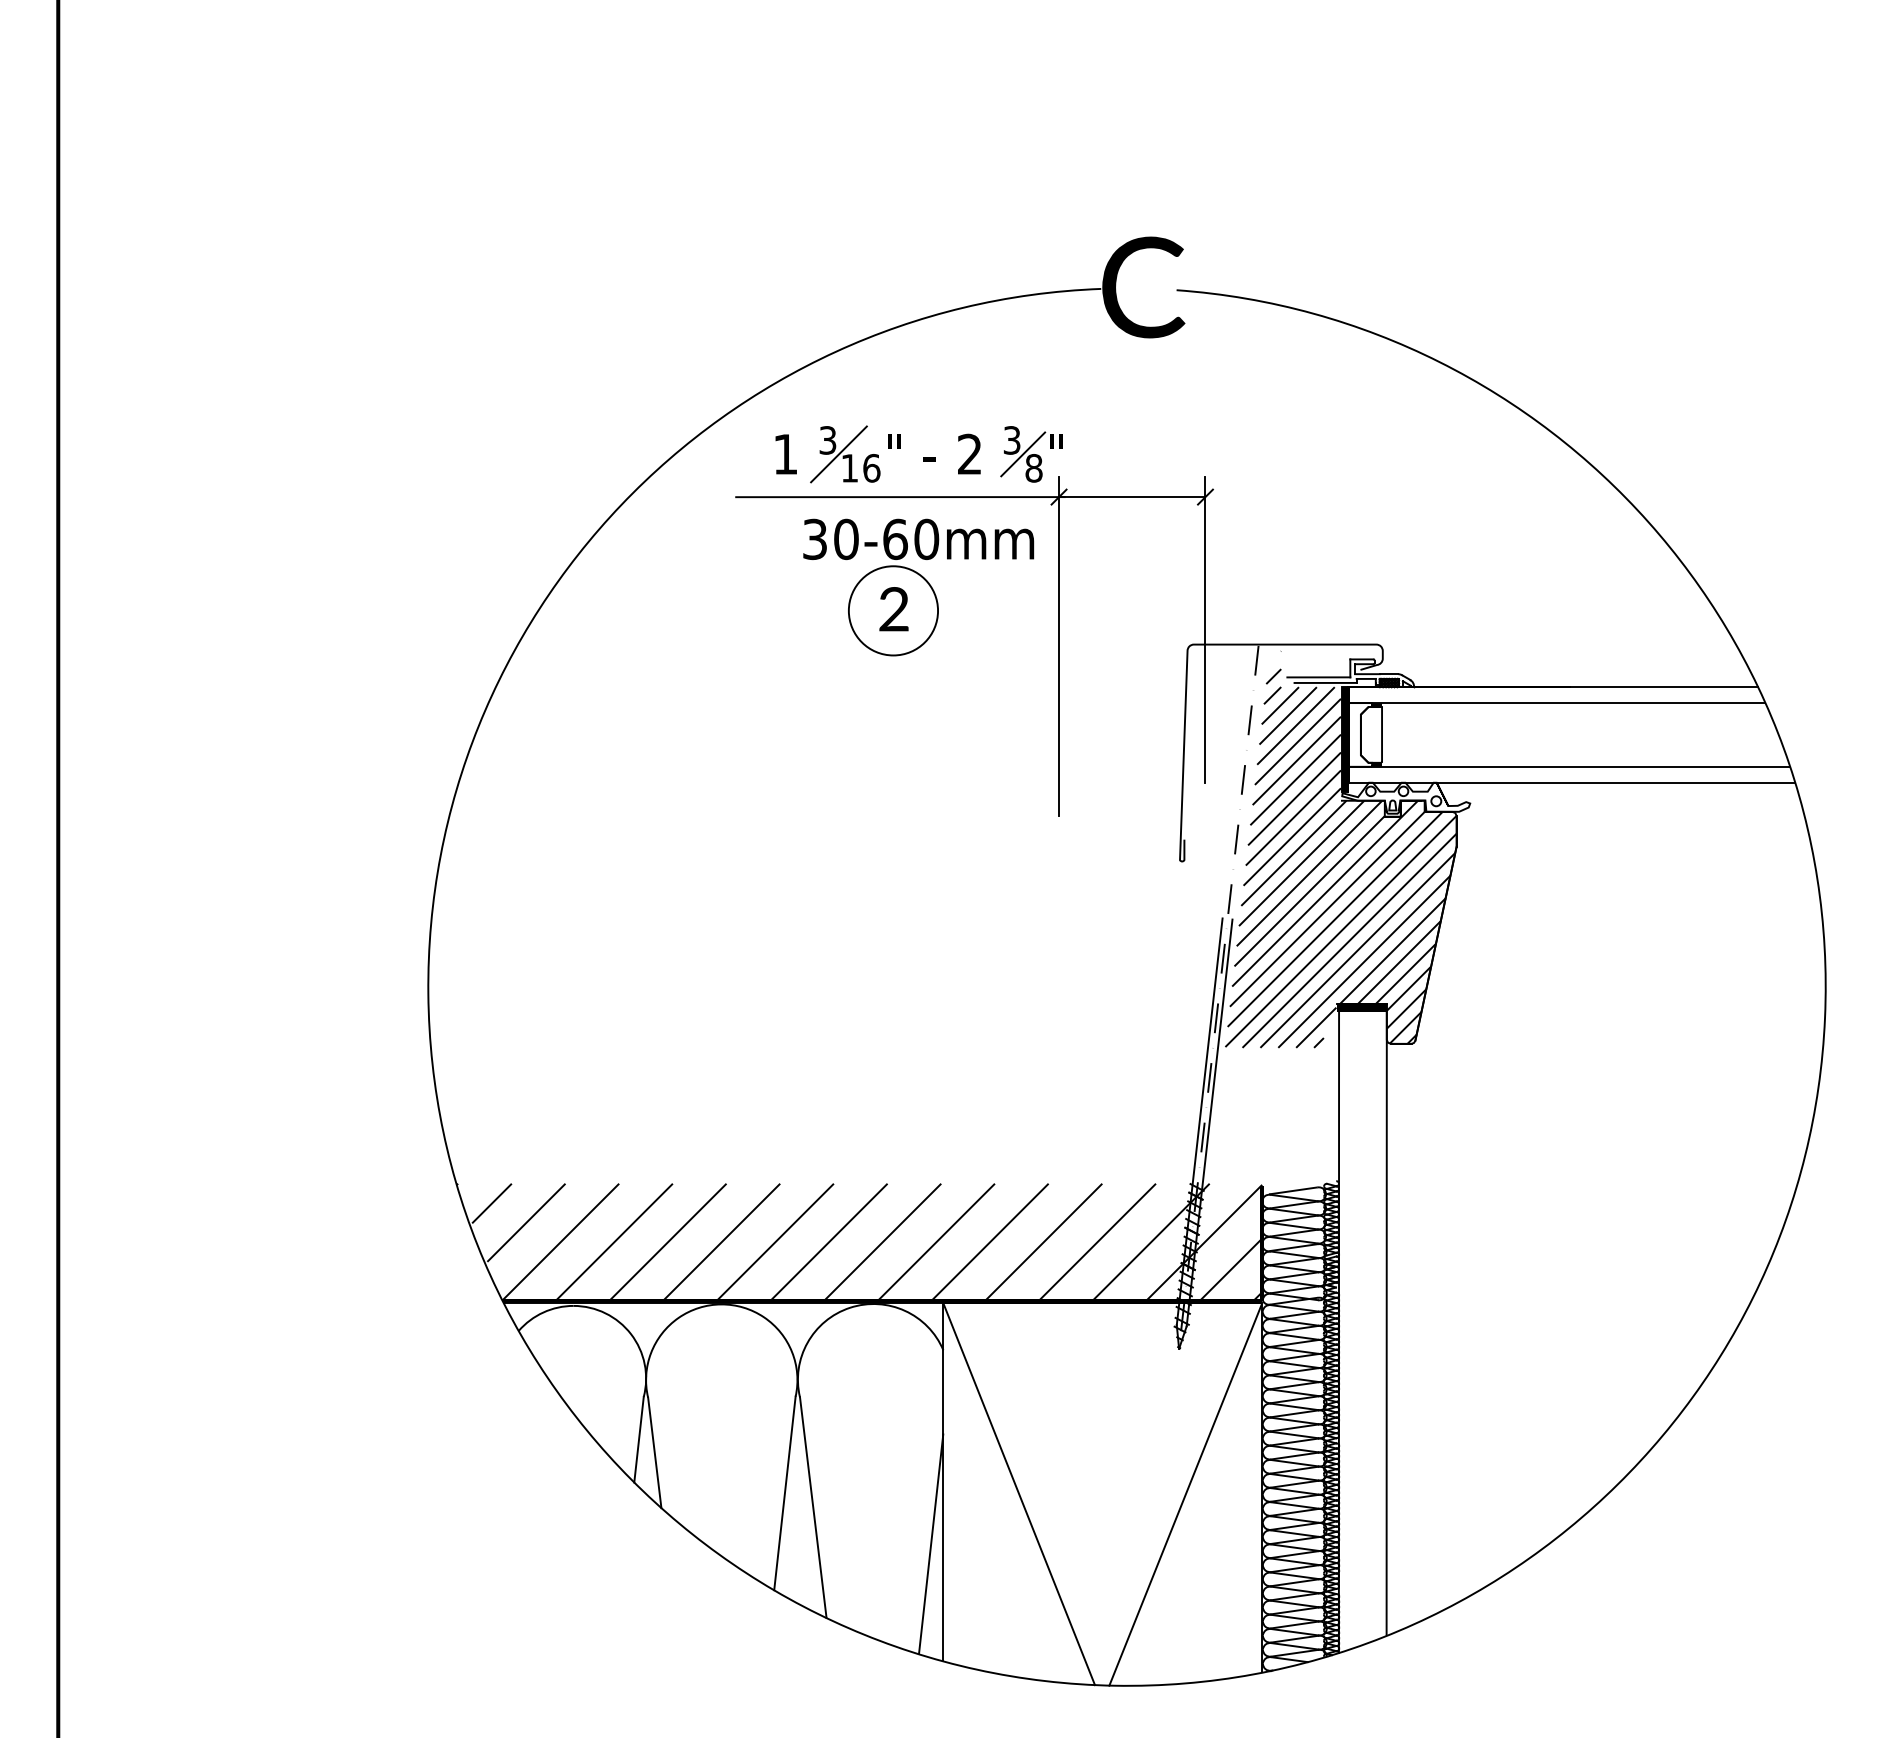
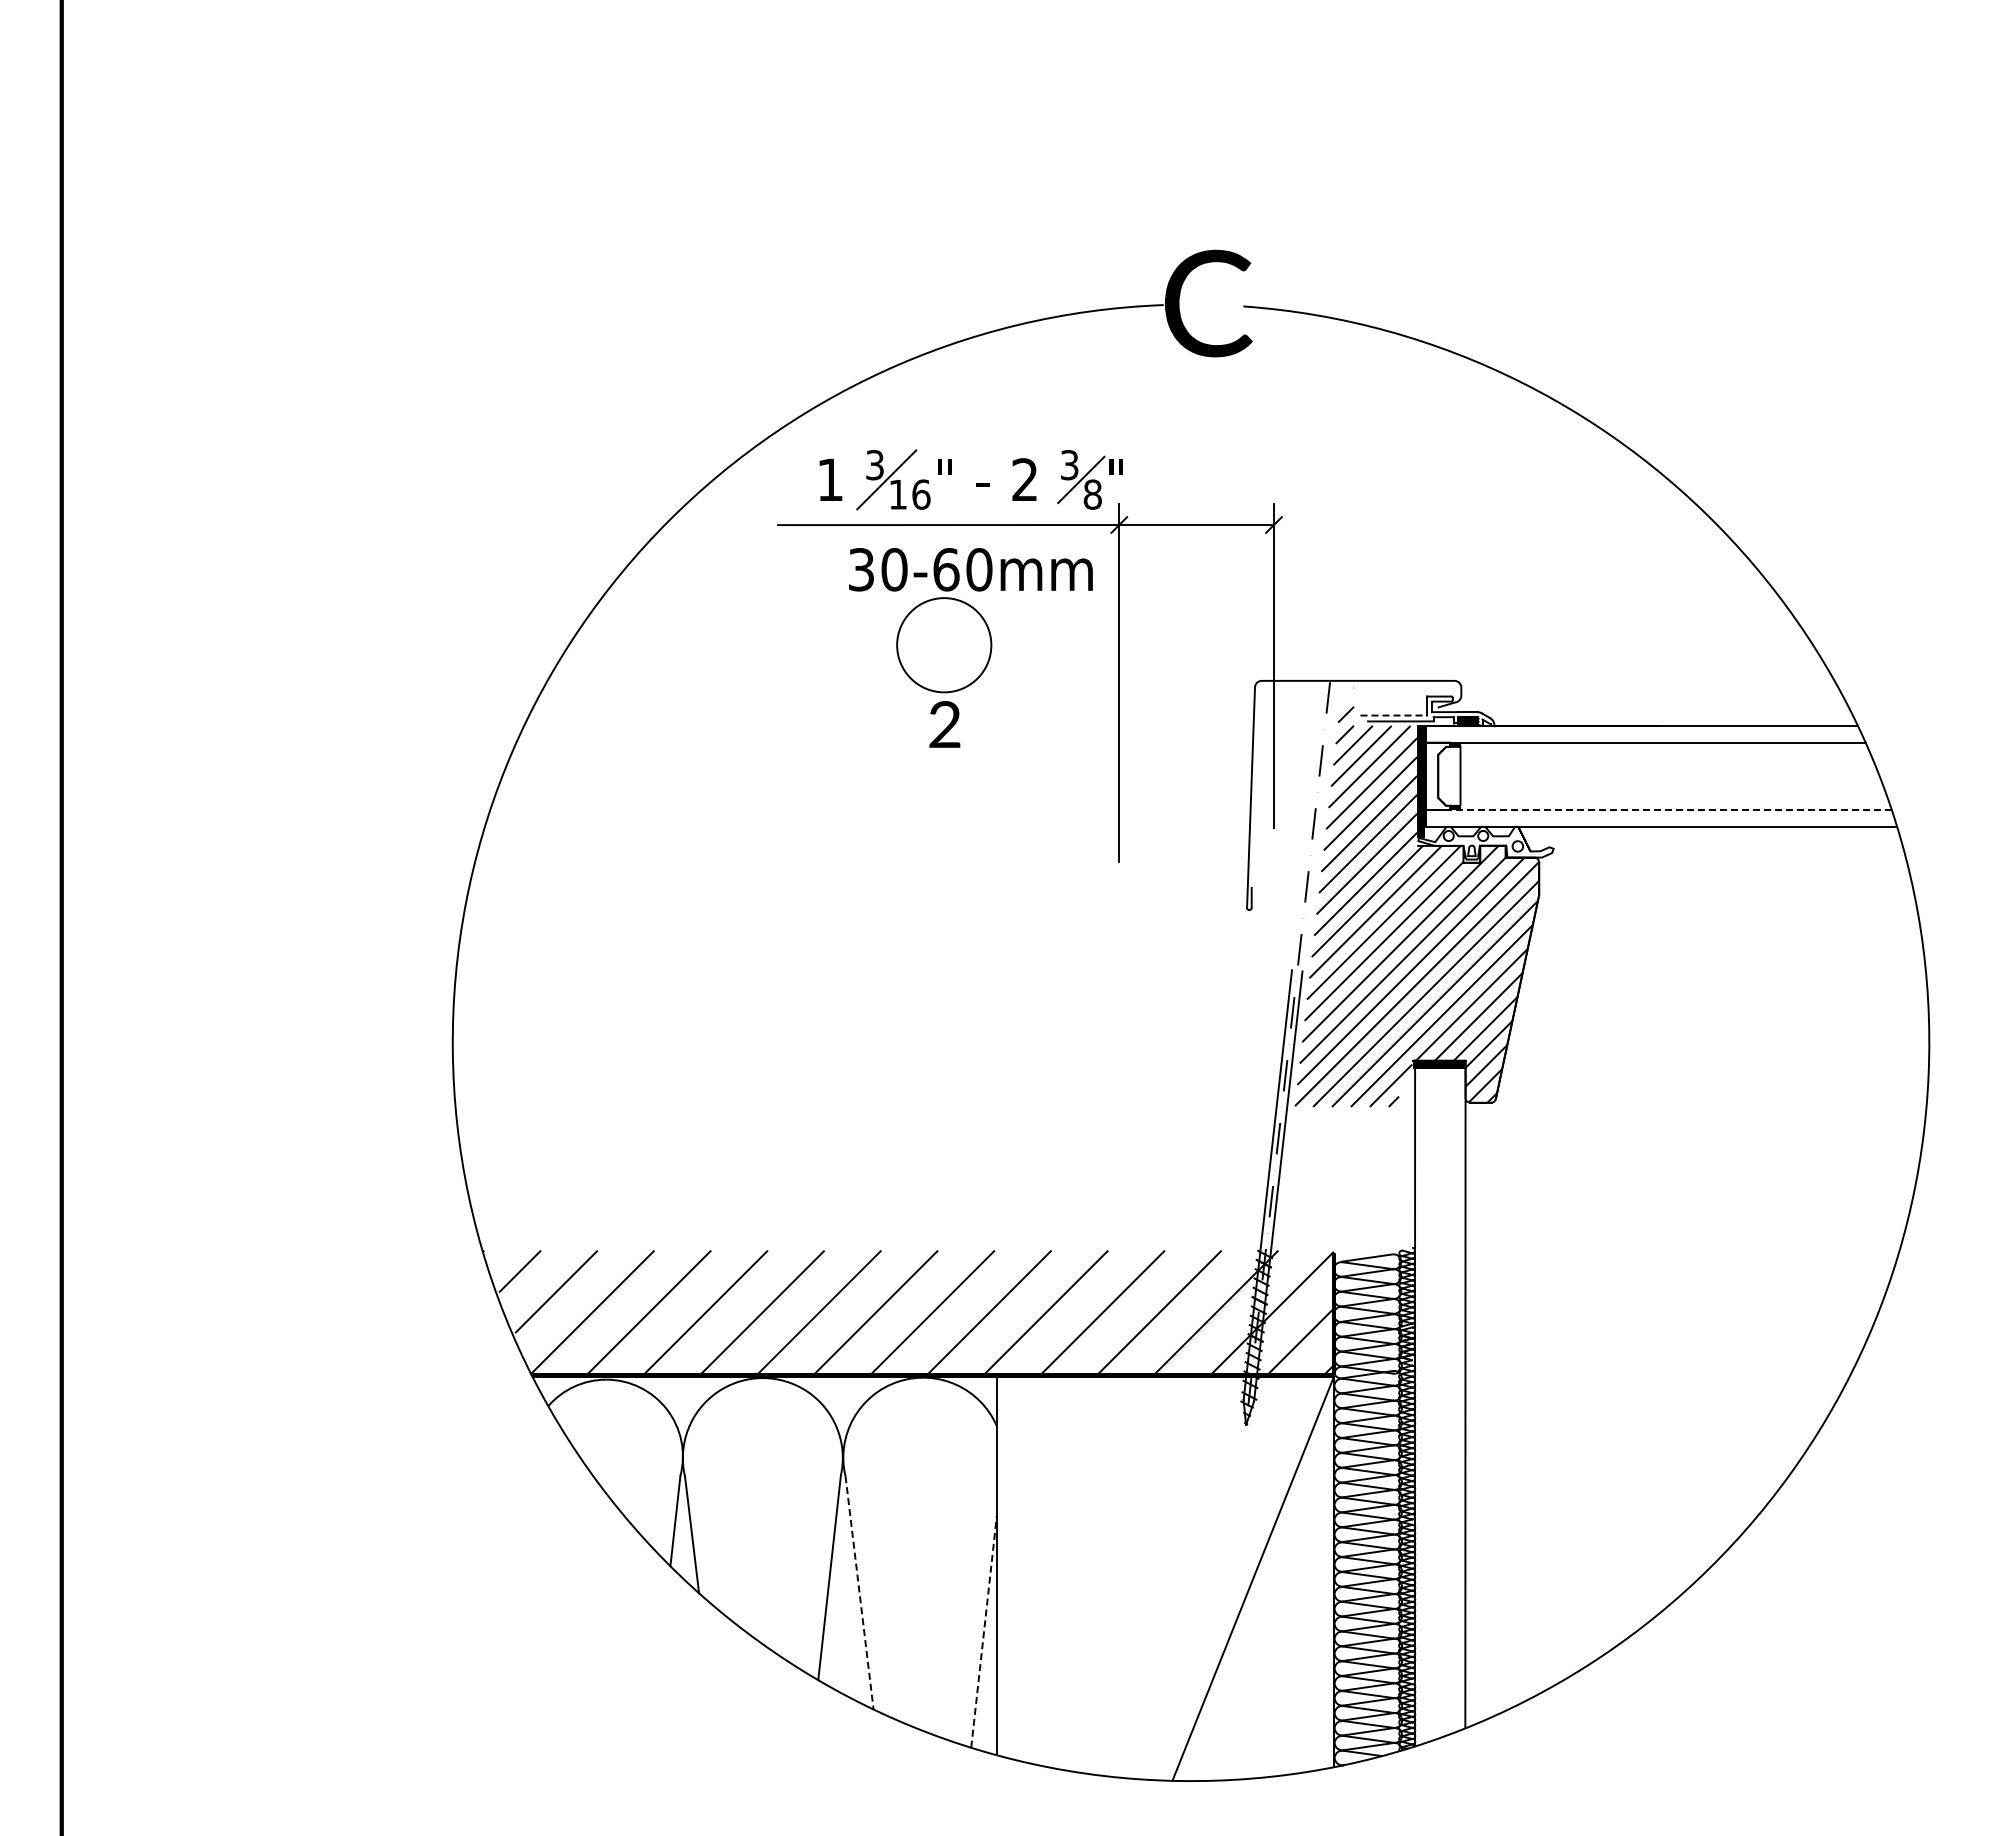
text: (893, 609) -> (944, 724), moved
line: (1319, 677) -> (1394, 715), solid -> dashed
line: (1569, 767) -> (1658, 810), solid -> dashed
line: (1019, 1494) -> (1077, 1578), removed
line: (813, 1508) -> (859, 1593), solid -> dashed
line: (931, 1543) -> (984, 1630), solid -> dashed

